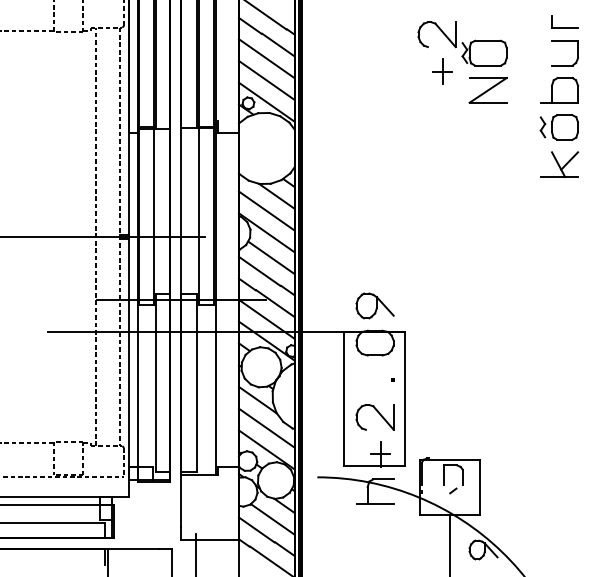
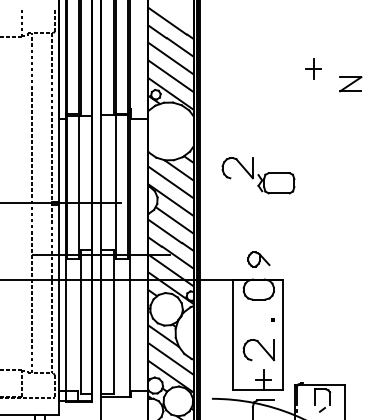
part: (462, 43) -> (258, 175), moved
part: (487, 90) -> (350, 84), size x0.7
part: (374, 305) -> (258, 259), size x0.7

